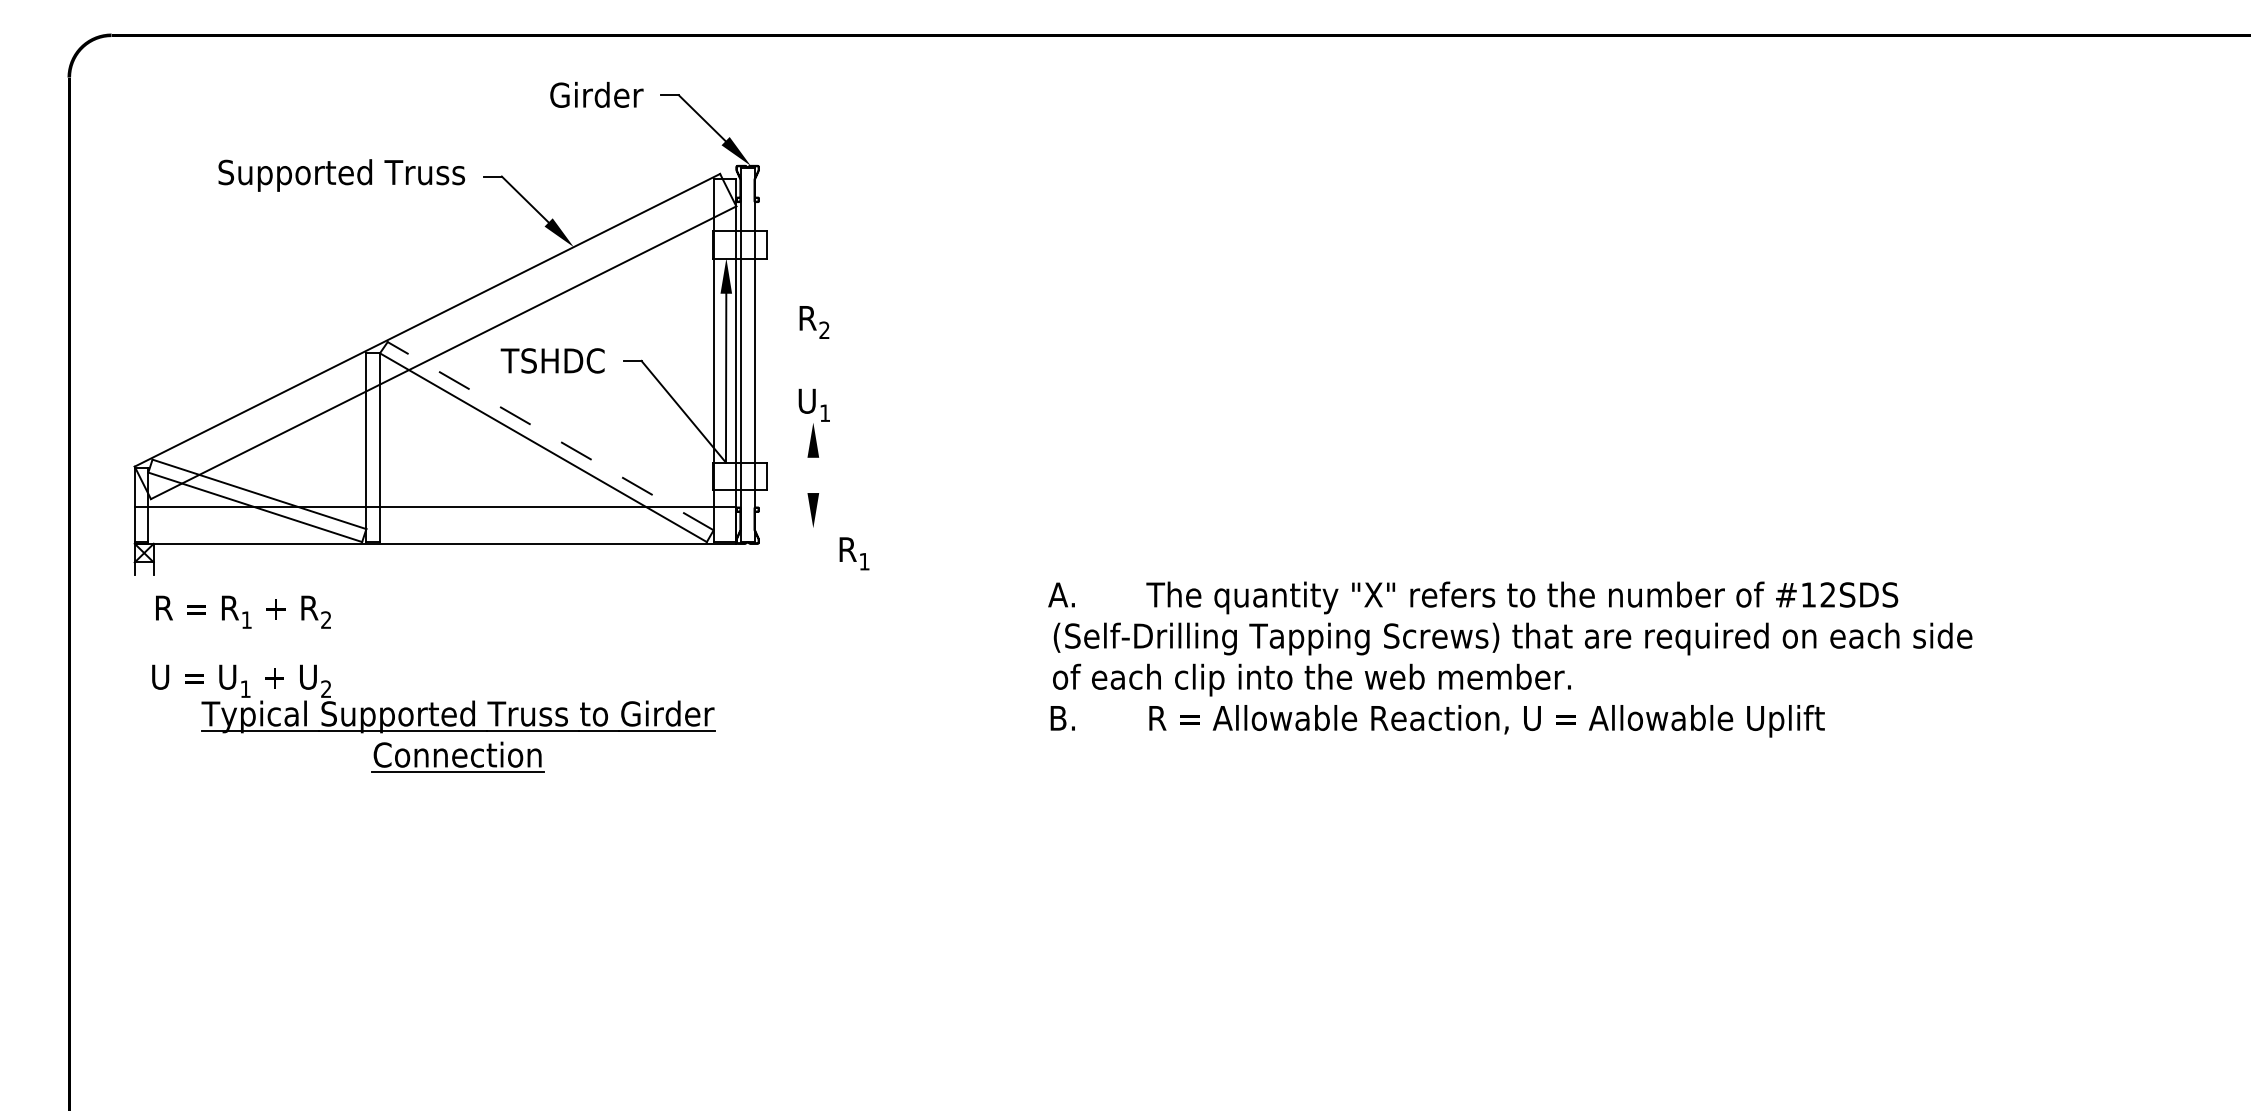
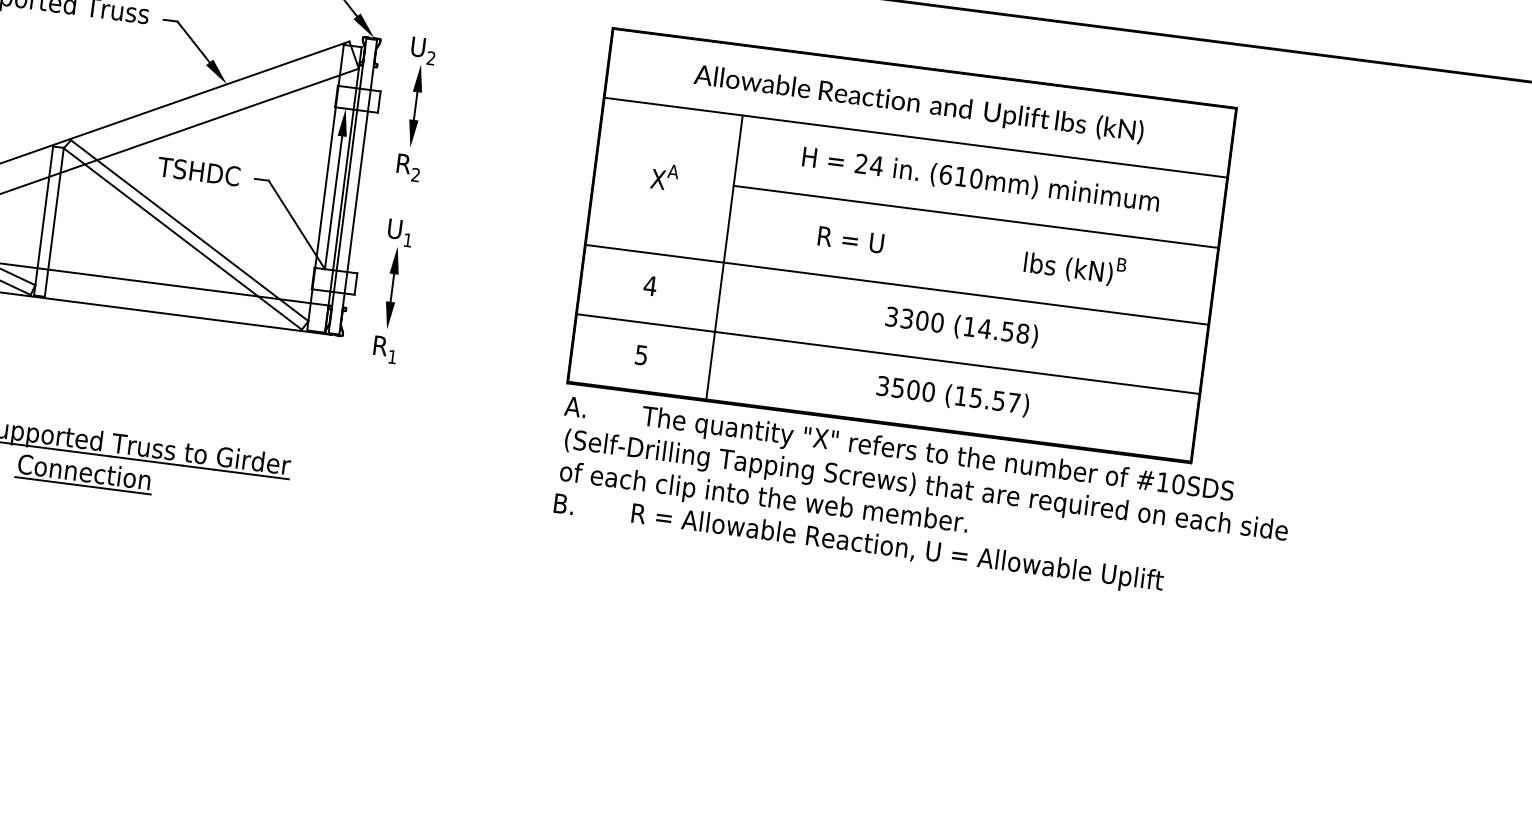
part: (813, 226) -> (417, 92), added
part: (1444, 340) -> (902, 245), added
line: (550, 435) -> (189, 230), dashed -> solid
line: (813, 475) -> (392, 288), added
text: (854, 553) -> (385, 349), moved
text: (1827, 594) -> (1178, 483), #12SDS -> #10SDS

